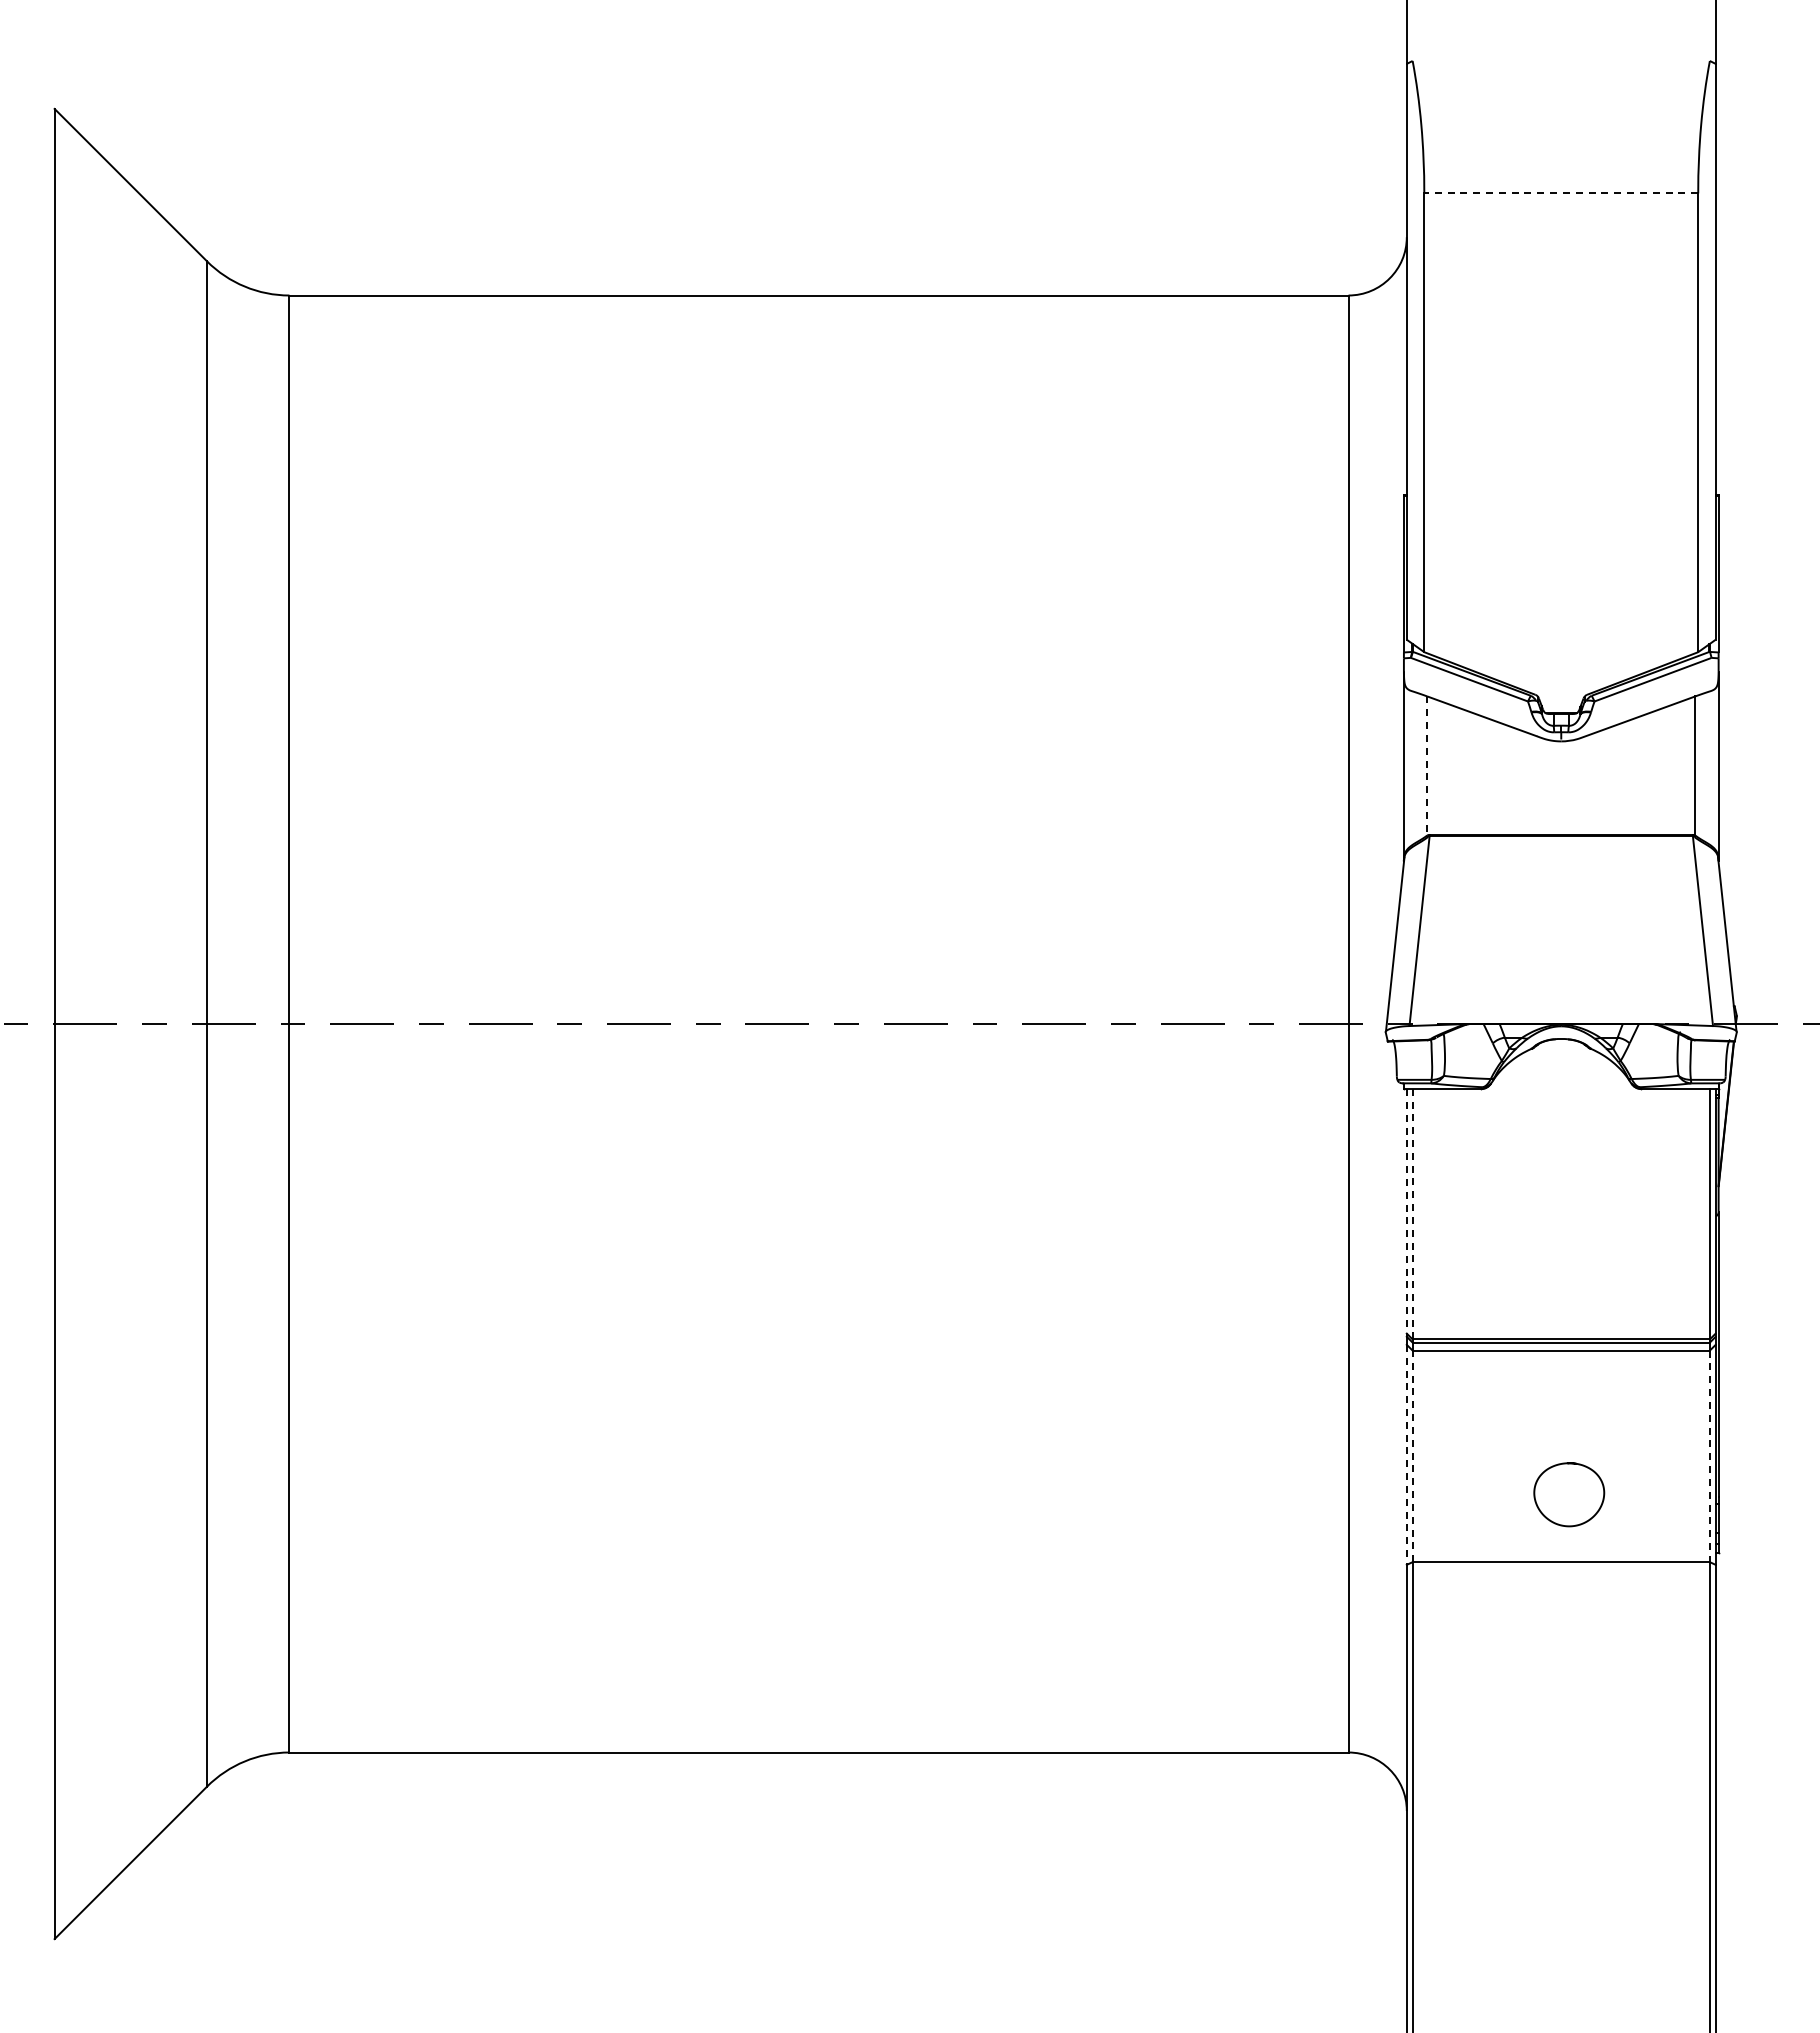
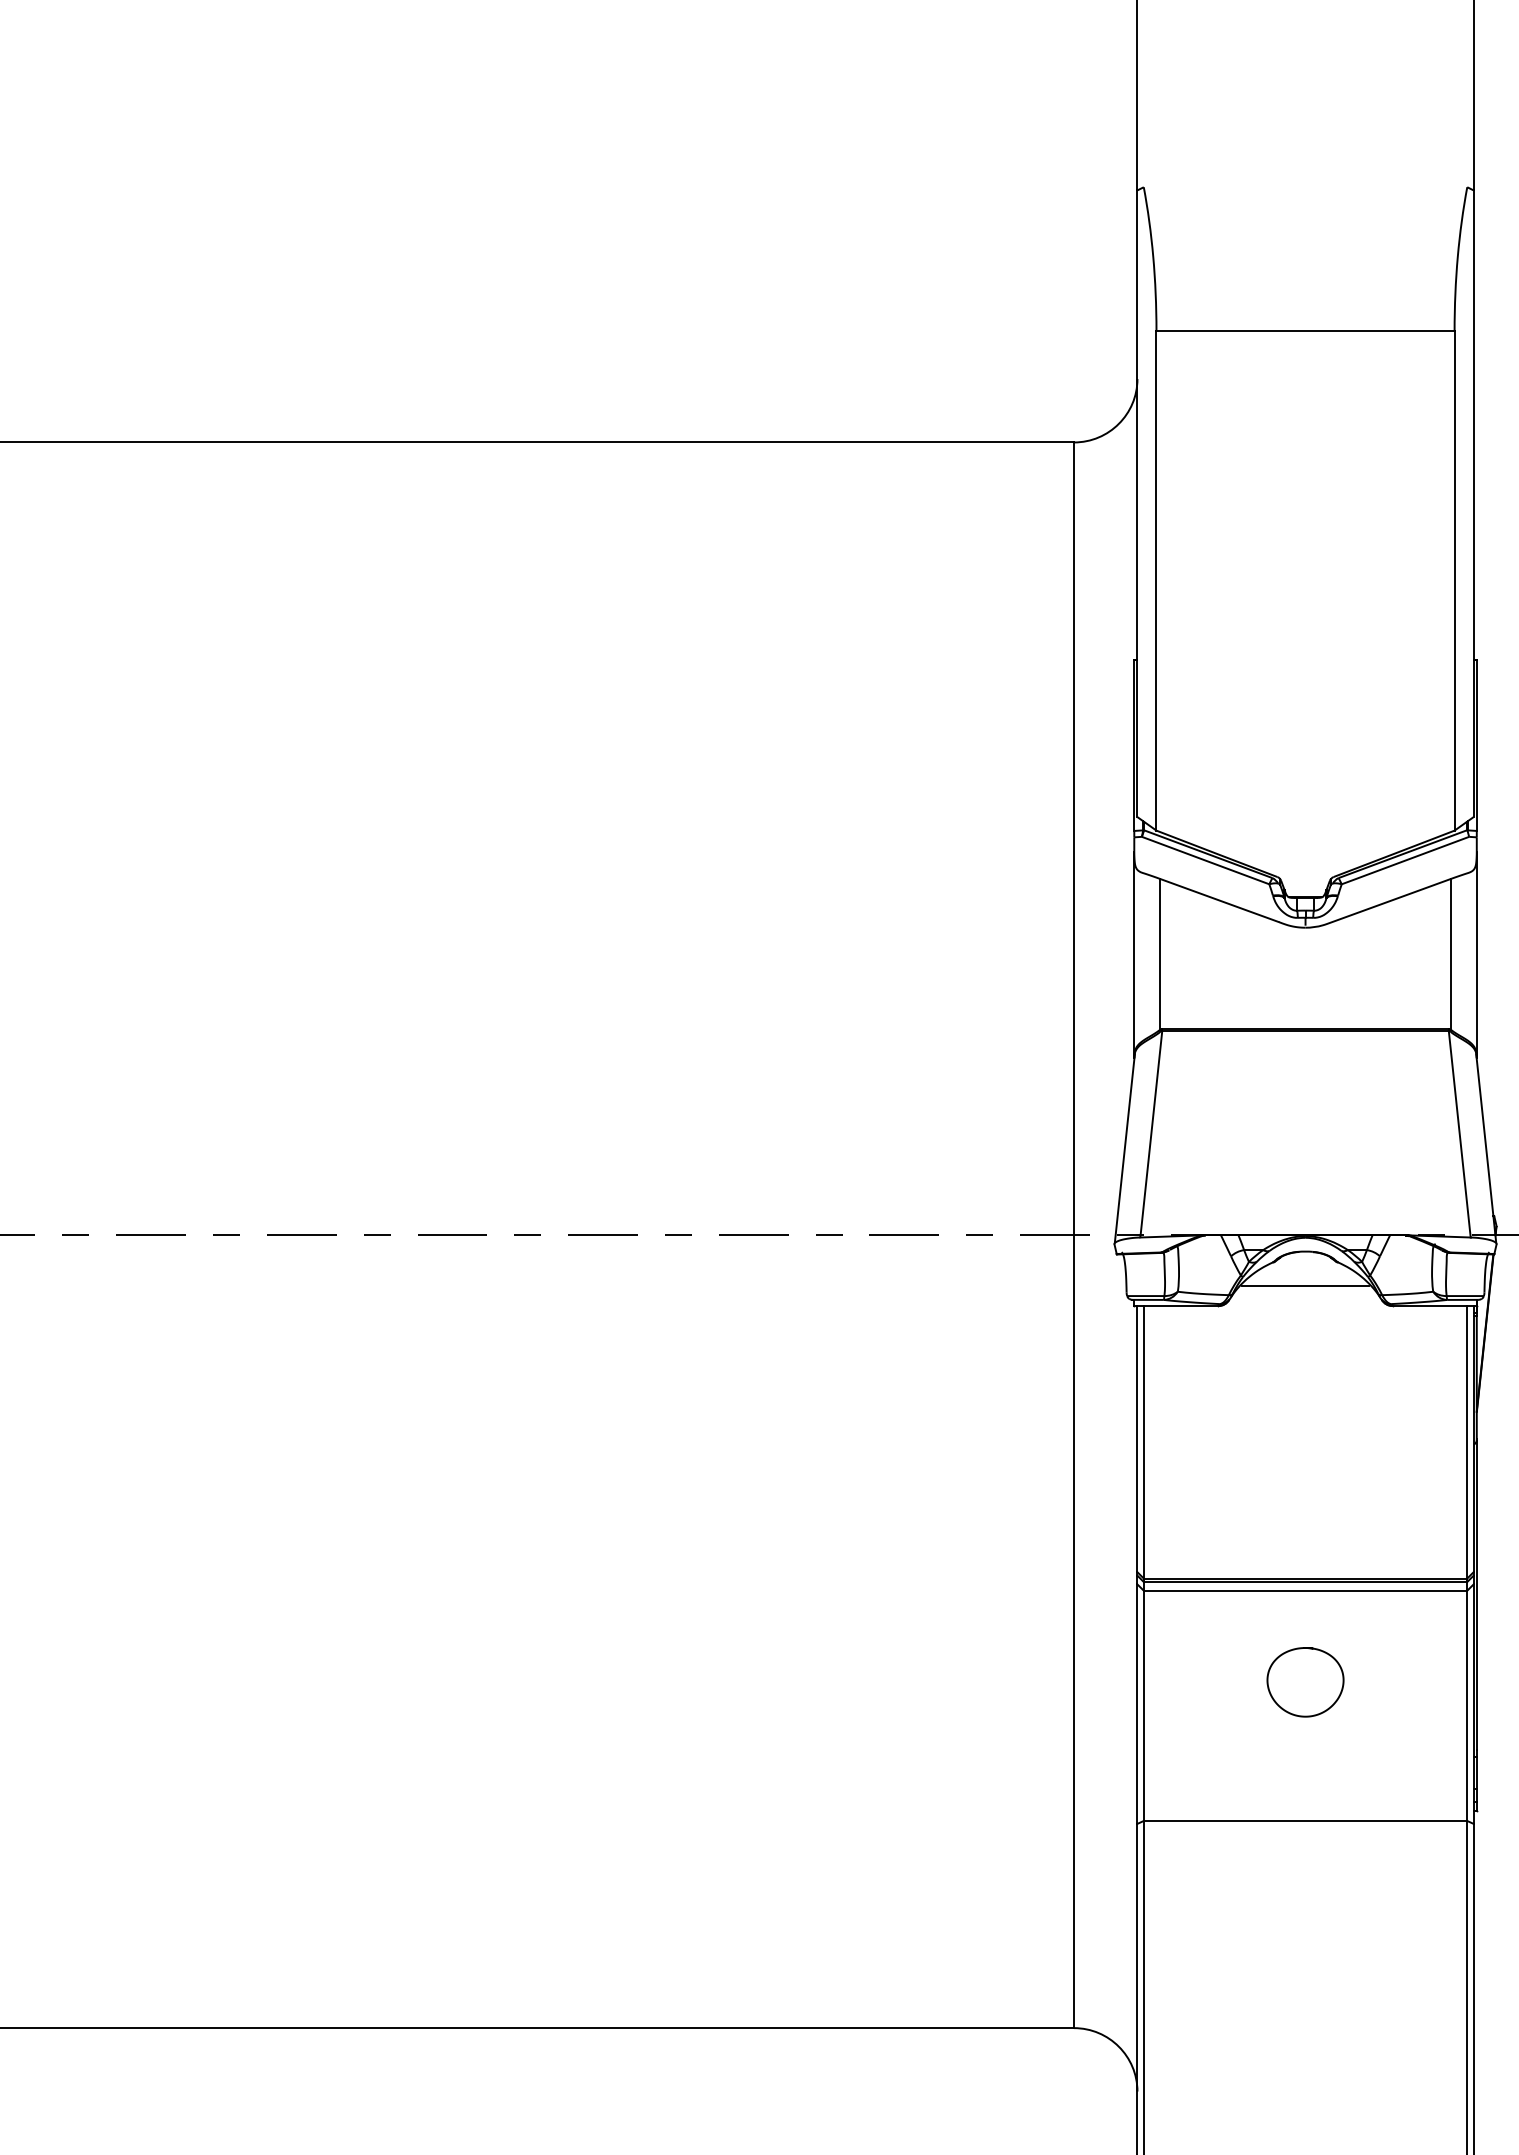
line: (1561, 193) -> (1305, 331), dashed -> solid
line: (1427, 765) -> (1159, 953), dashed -> solid
line: (1561, 1070) -> (1305, 1285), added
line: (1406, 1211) -> (1137, 1439), dashed -> solid
line: (1412, 1213) -> (1143, 1441), dashed -> solid
line: (1406, 1455) -> (1137, 1704), dashed -> solid
line: (1412, 1456) -> (1143, 1705), dashed -> solid
line: (1709, 1456) -> (1466, 1705), dashed -> solid
curve: (1569, 1464) -> (1305, 1649), moved

